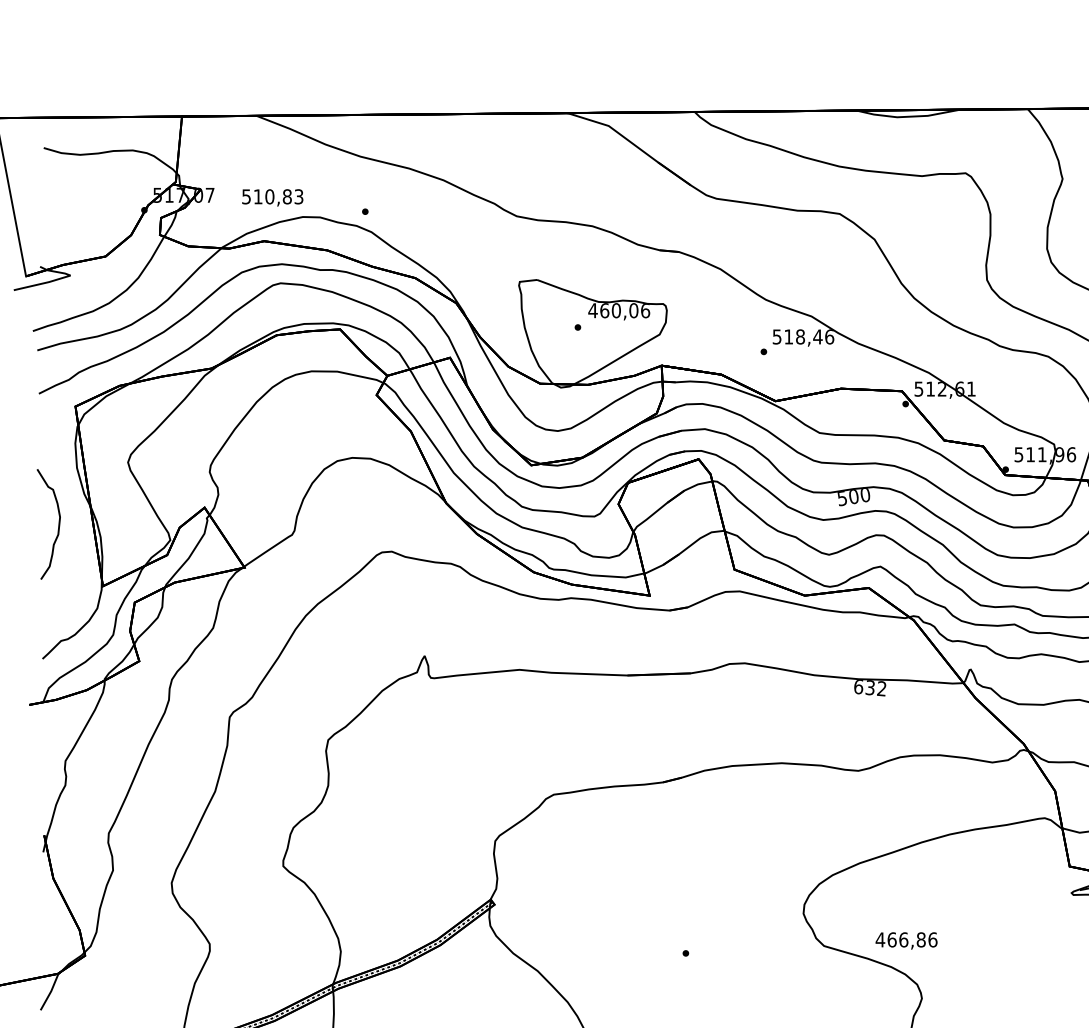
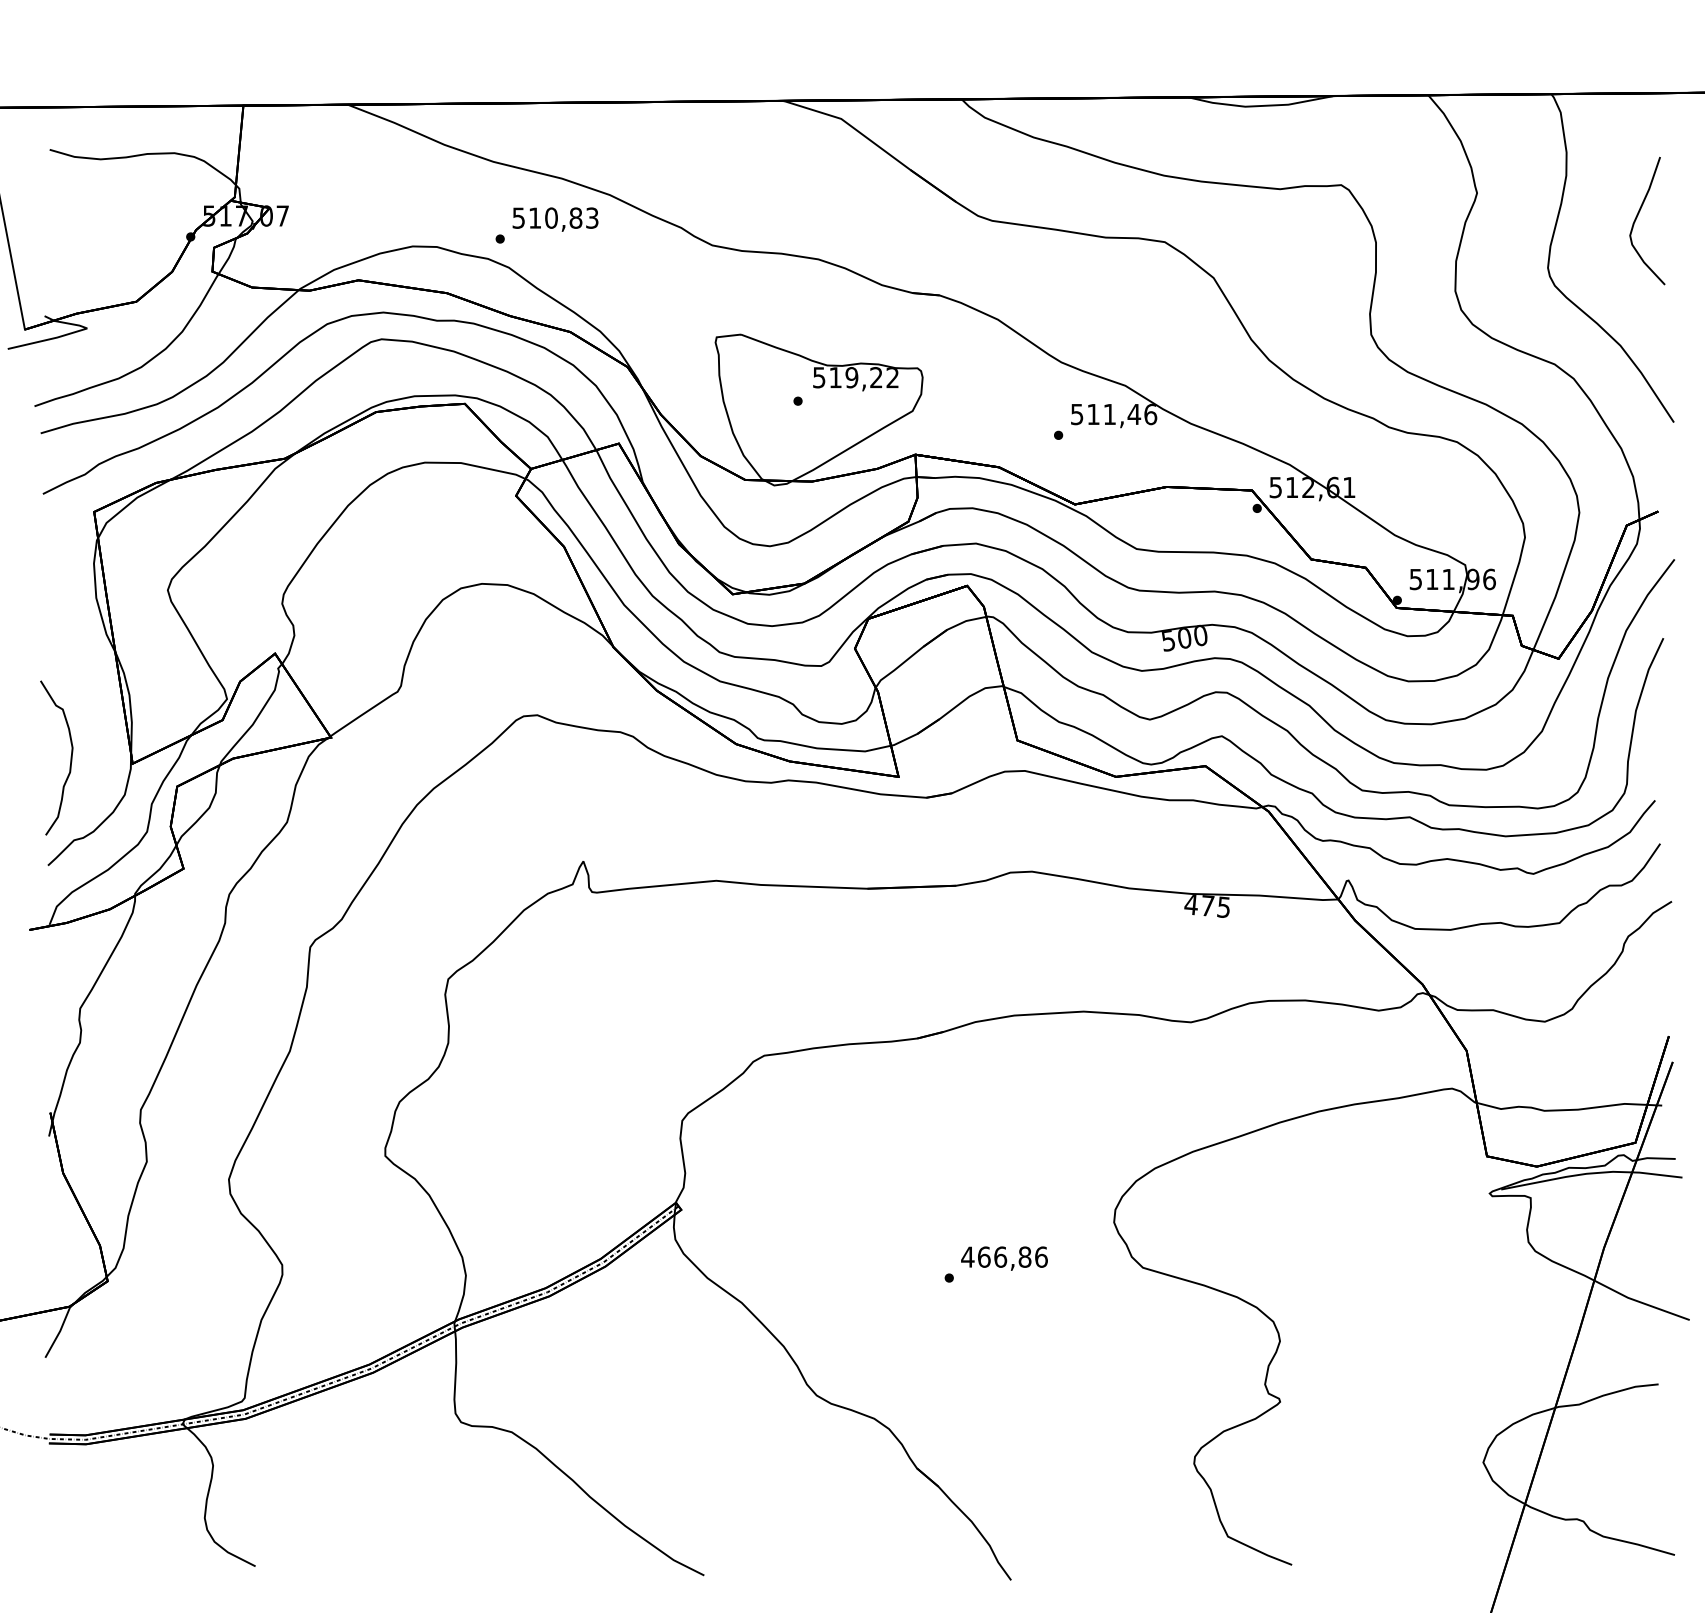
text: (272, 197) -> (555, 219), moved
text: (618, 310) -> (855, 377), 460,06 -> 519,22
text: (800, 336) -> (1109, 414), 518,46 -> 511,46
curve: (58, 524) -> (70, 757), moved
text: (869, 688) -> (1206, 906), 632 -> 475
text: (906, 940) -> (1004, 1258), moved

